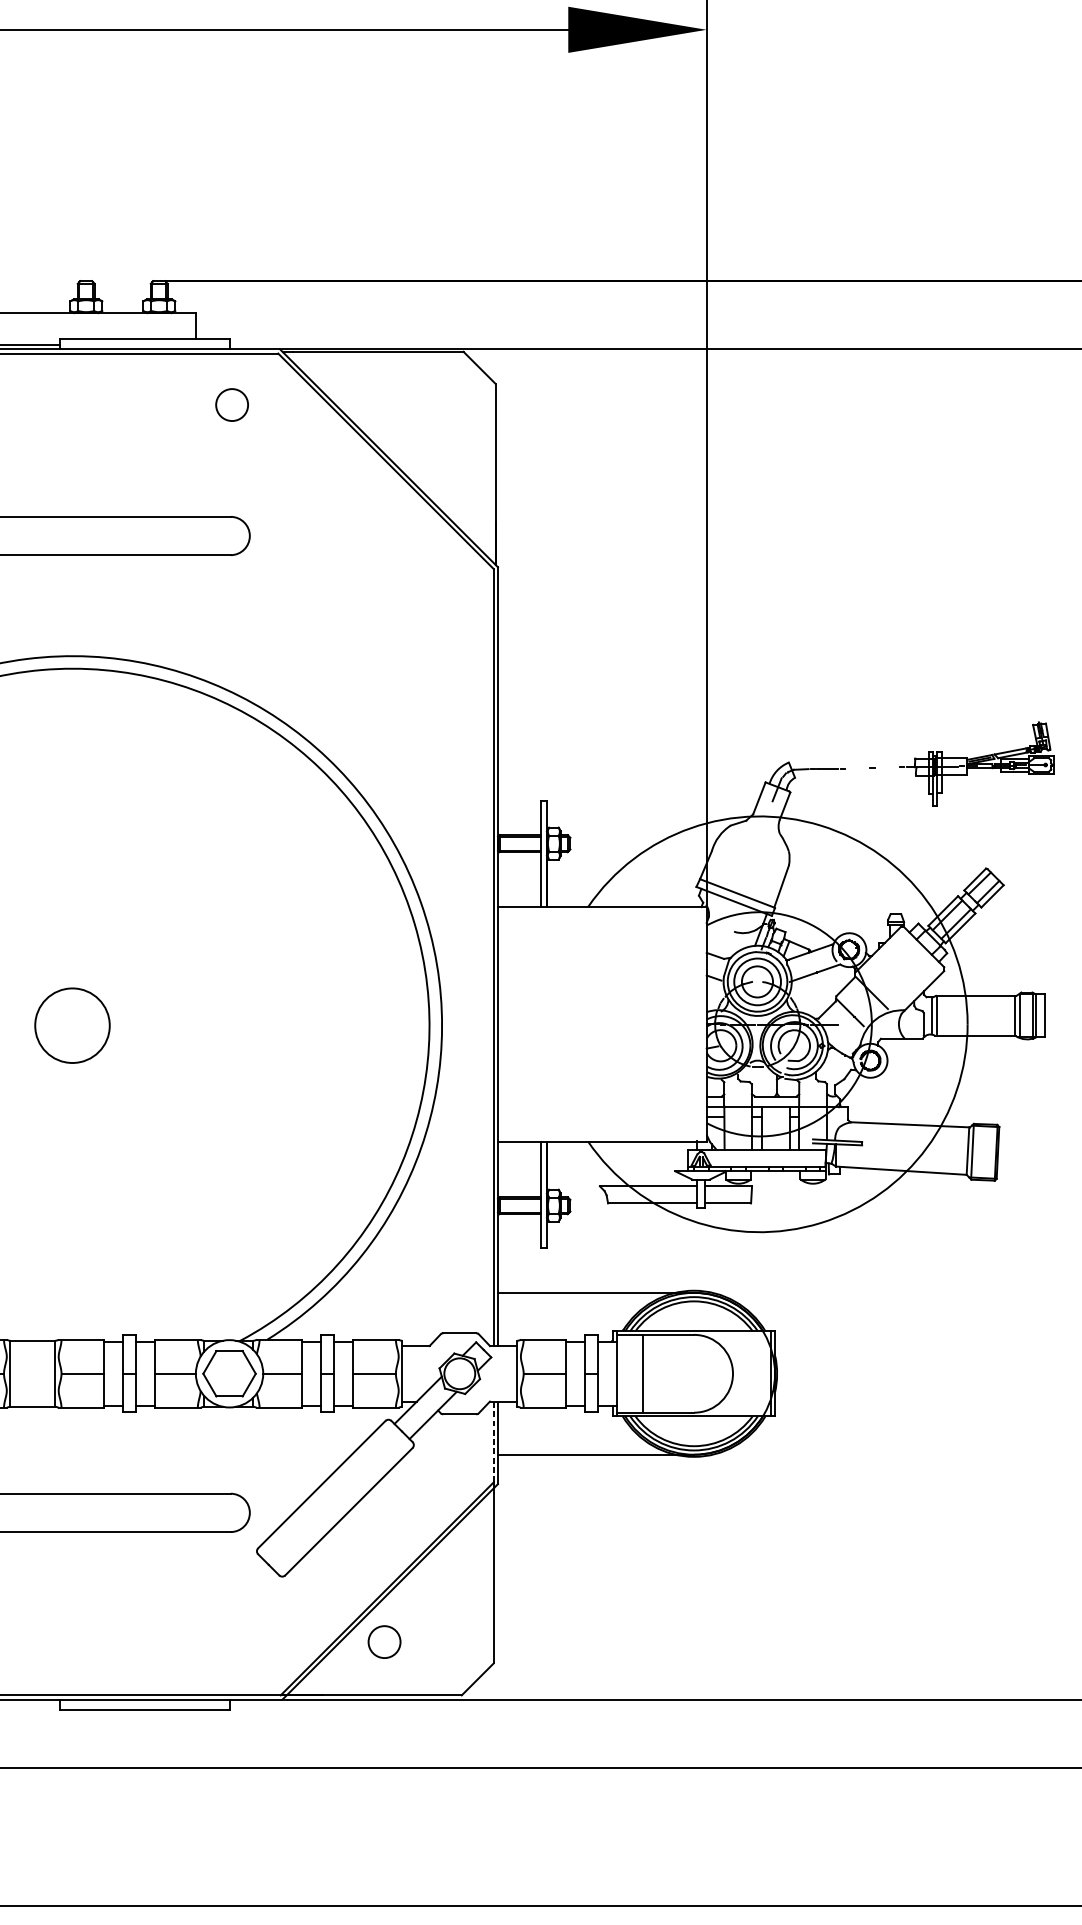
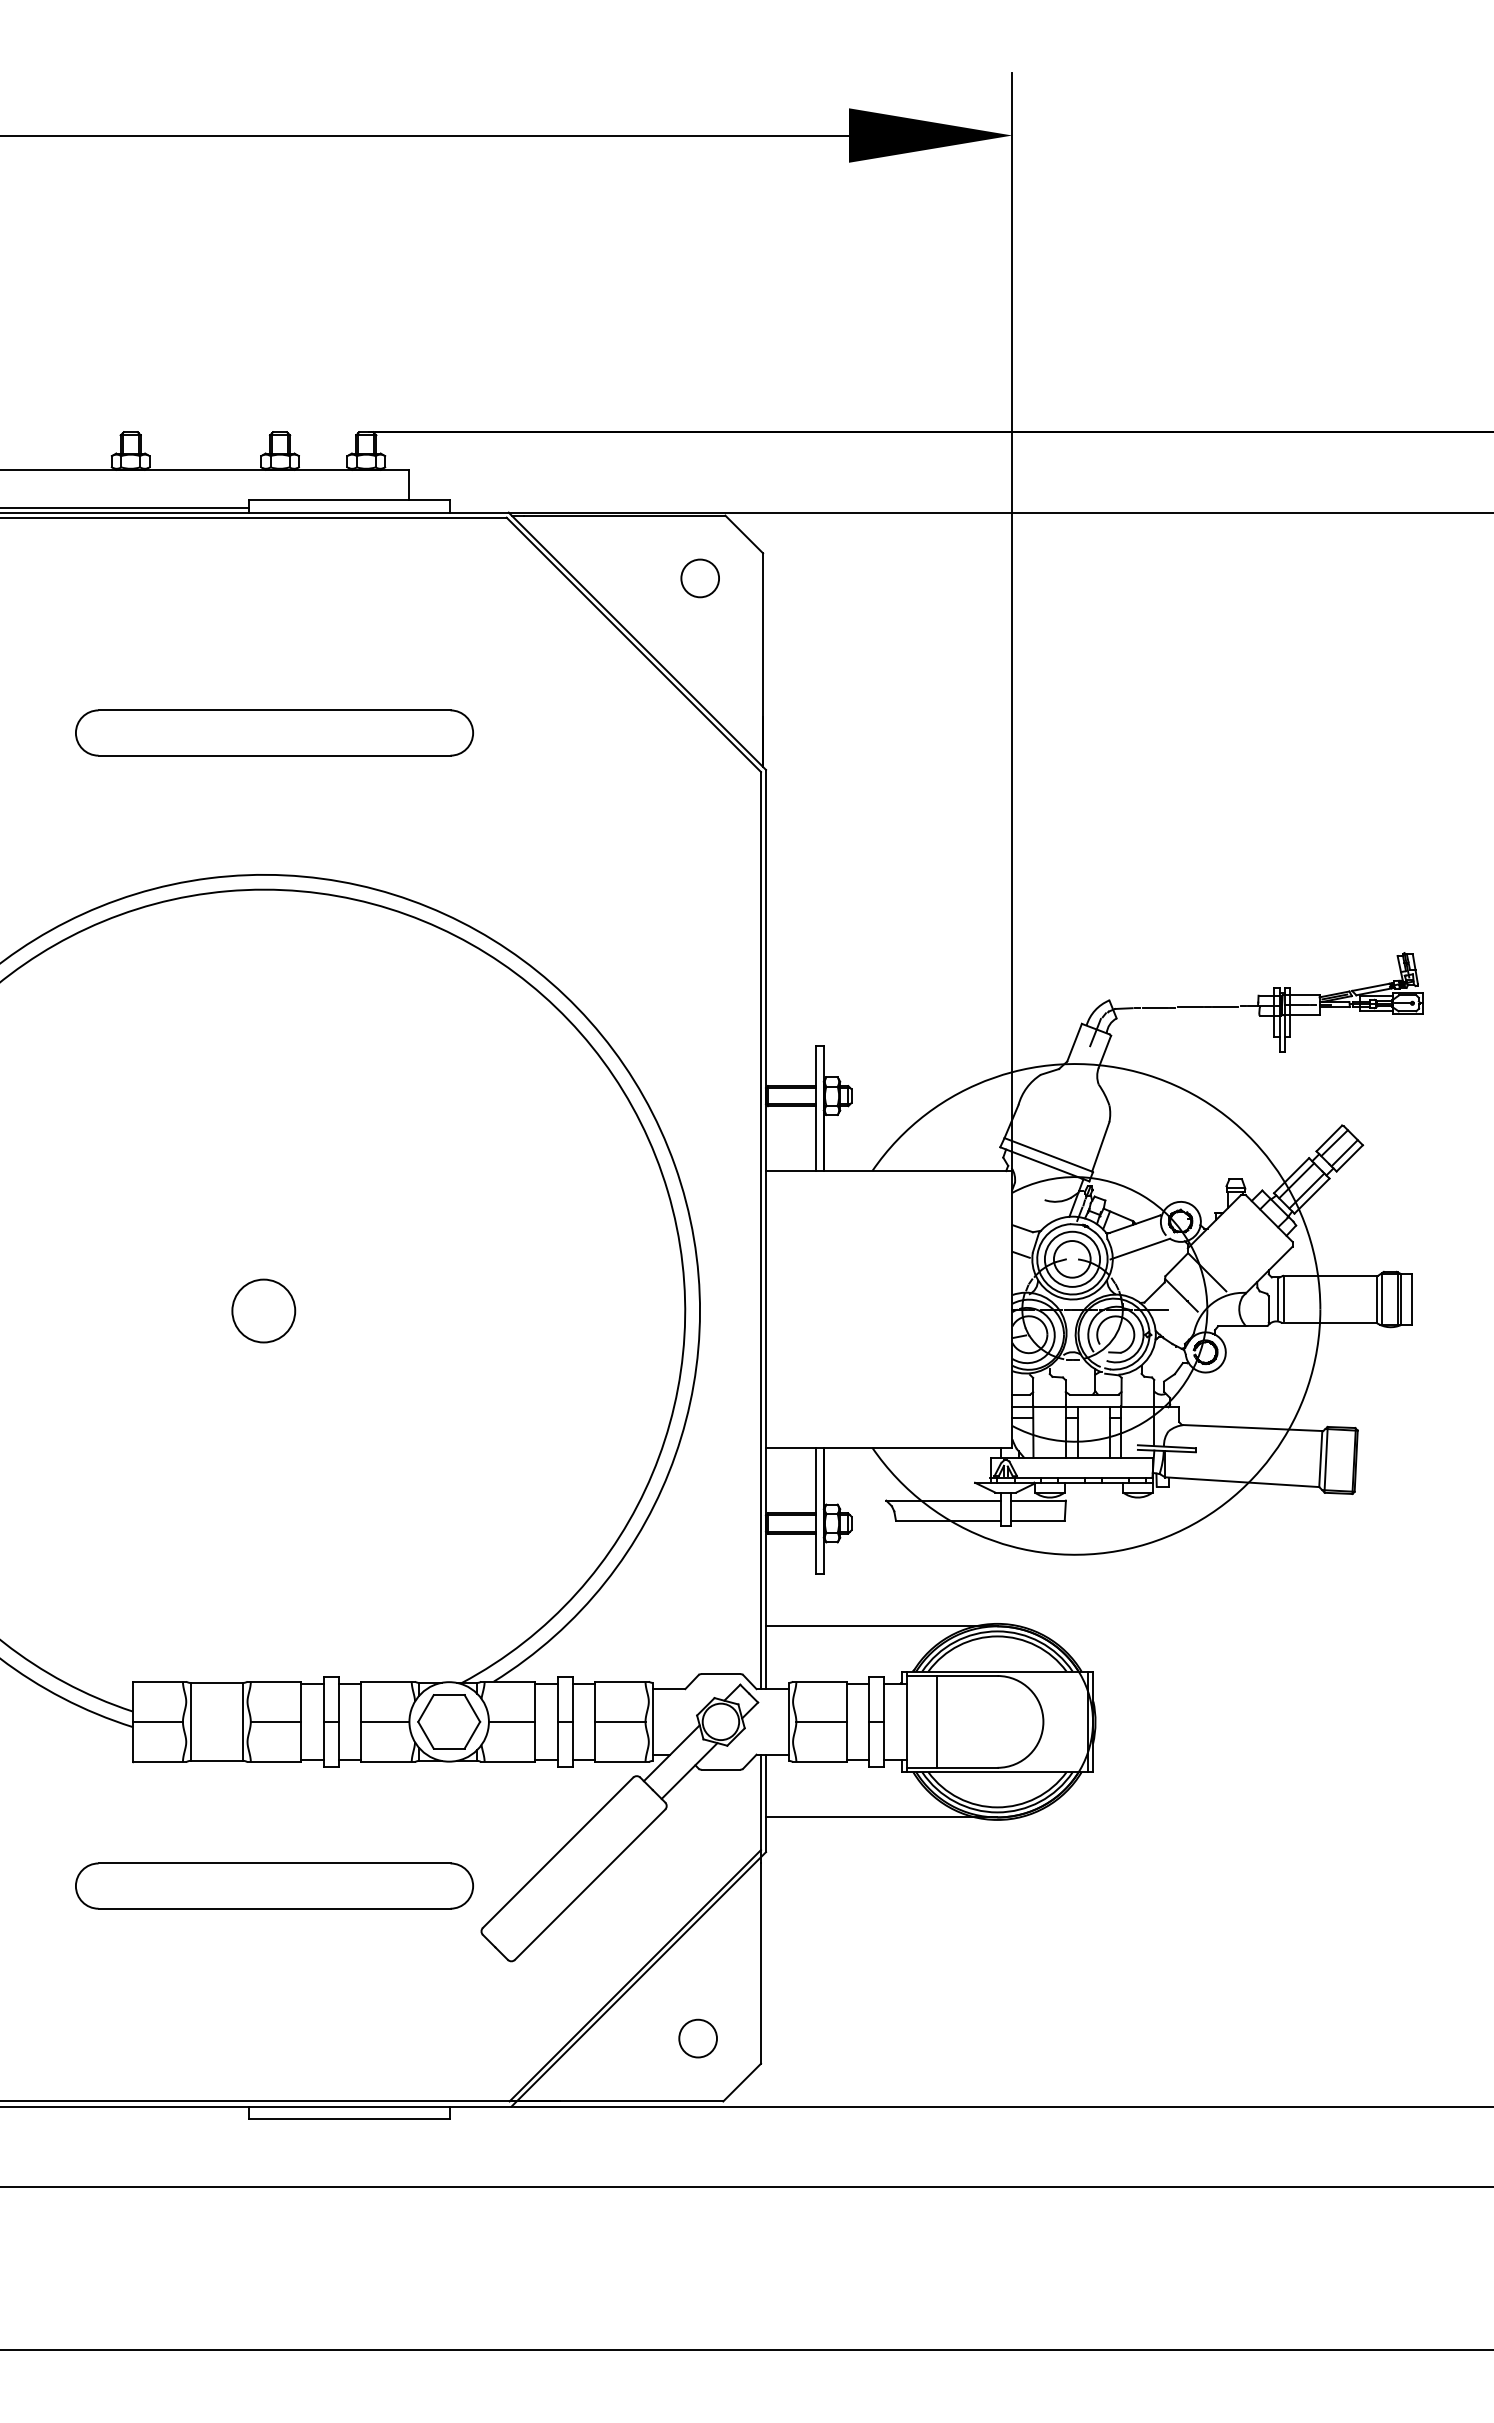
circle: (231, 405) -> (699, 578), moved
line: (887, 767) -> (1225, 1006), added
line: (856, 768) -> (1189, 1007), added
circle: (72, 1025) -> (263, 1310), size x0.71
line: (494, 1442) -> (761, 1802), dashed -> solid
circle: (384, 1642) -> (697, 2038), moved

